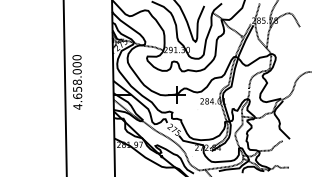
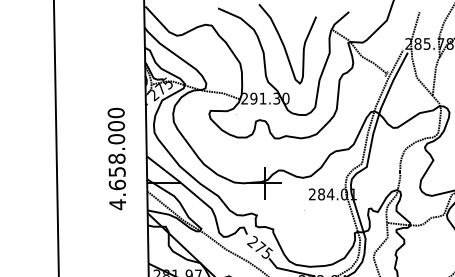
text: (77, 82) -> (117, 159), moved

